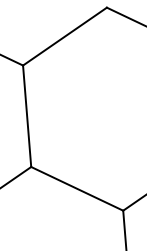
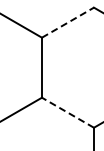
line: (65, 36) -> (68, 22), solid -> dashed
line: (76, 188) -> (67, 112), solid -> dashed

